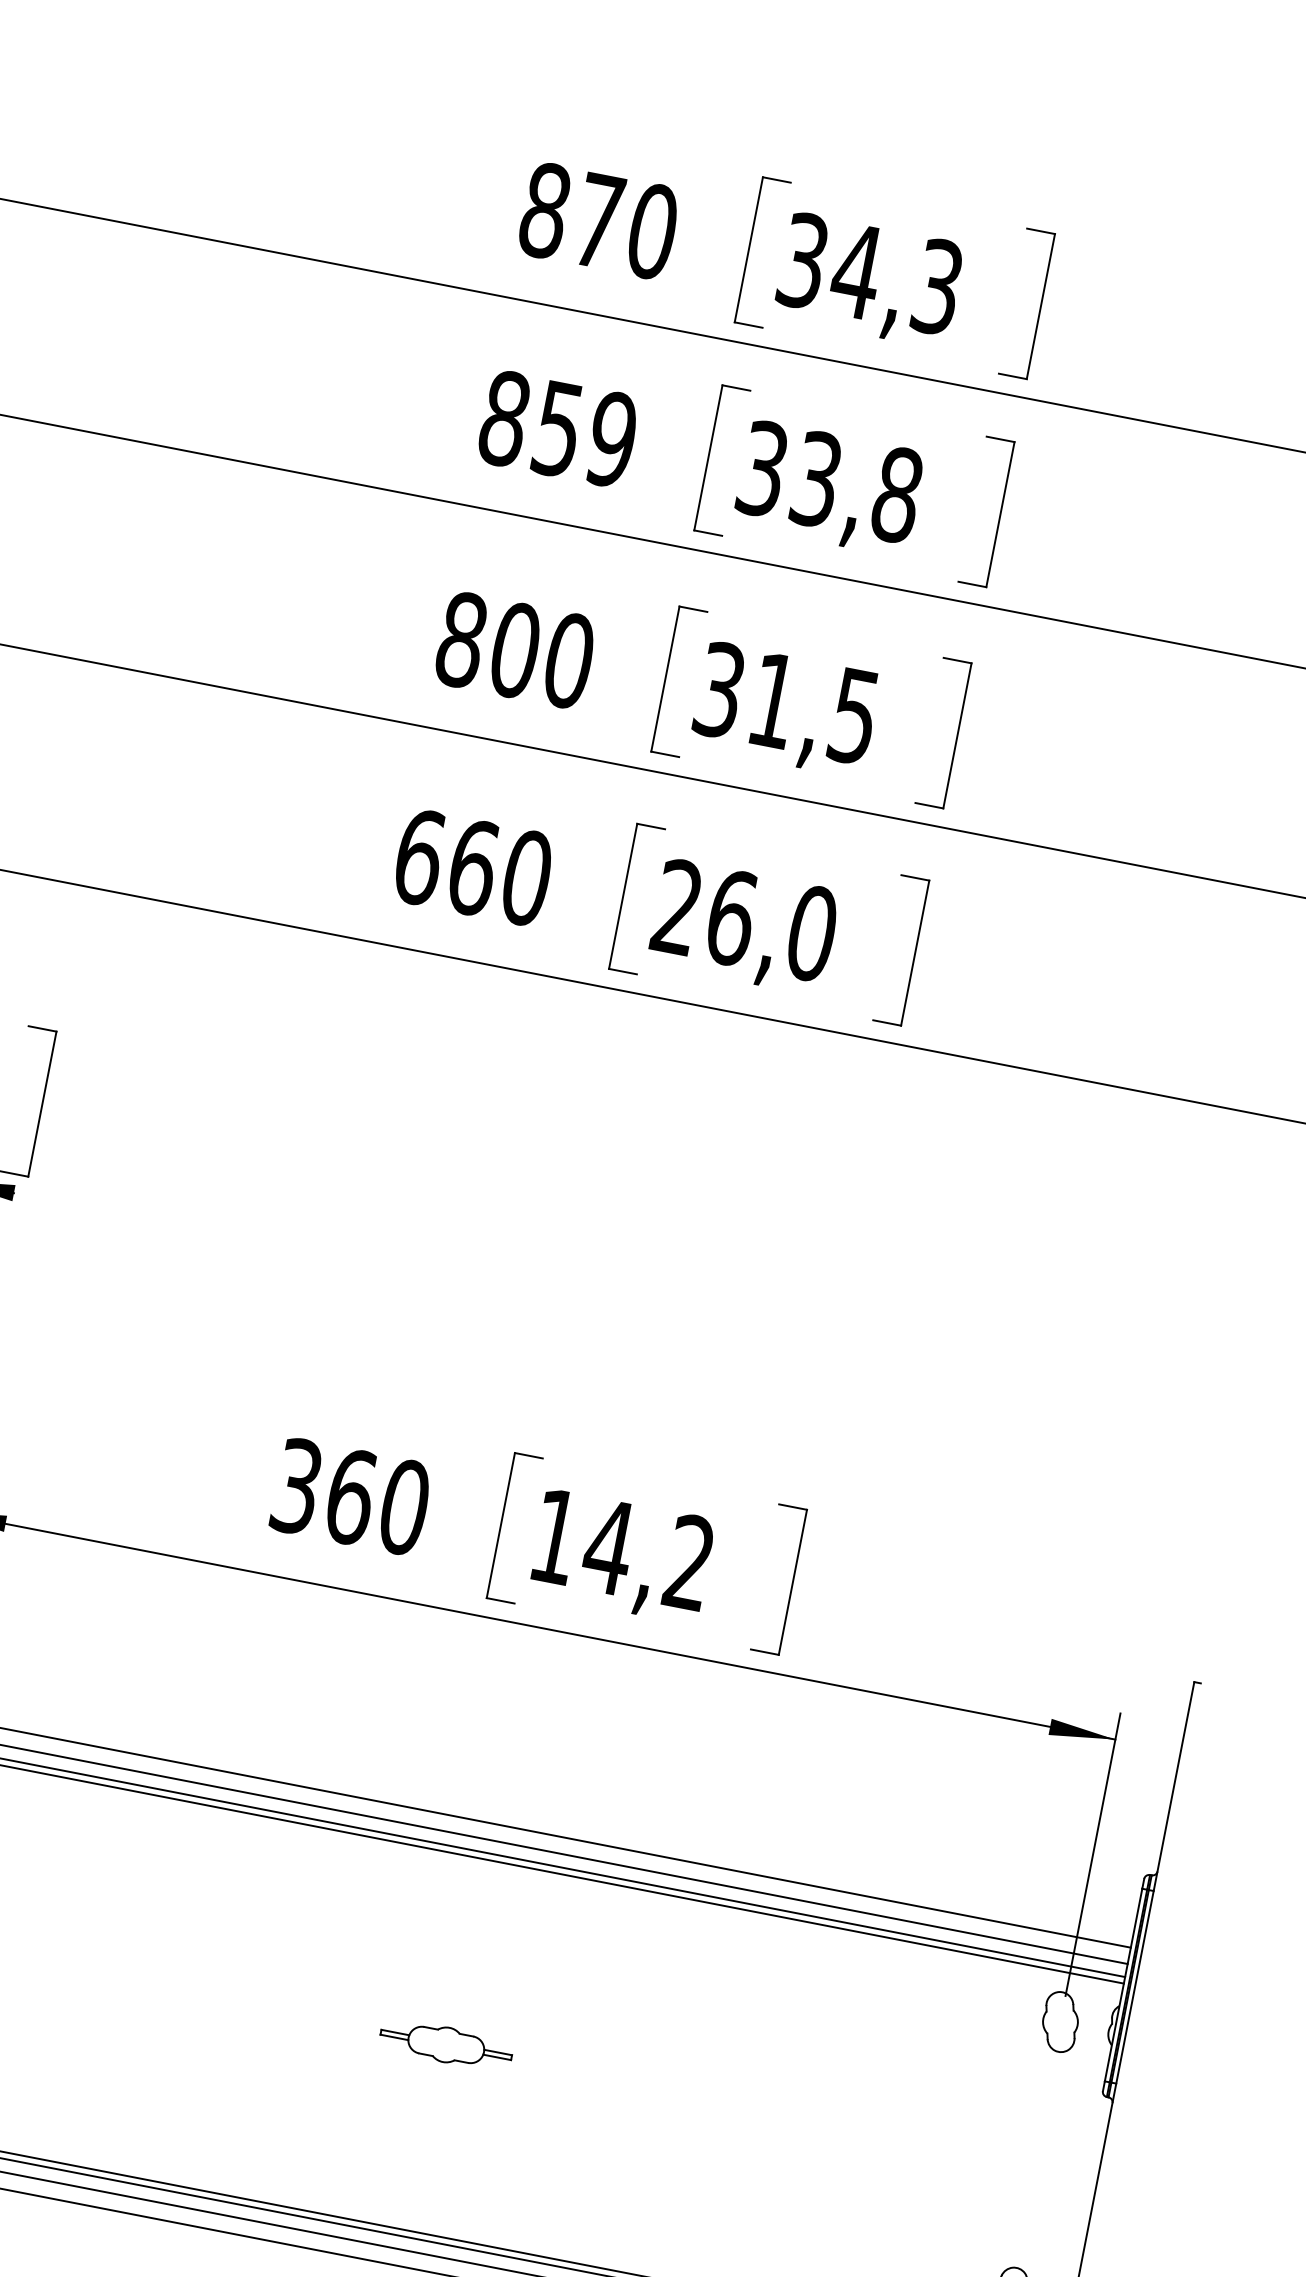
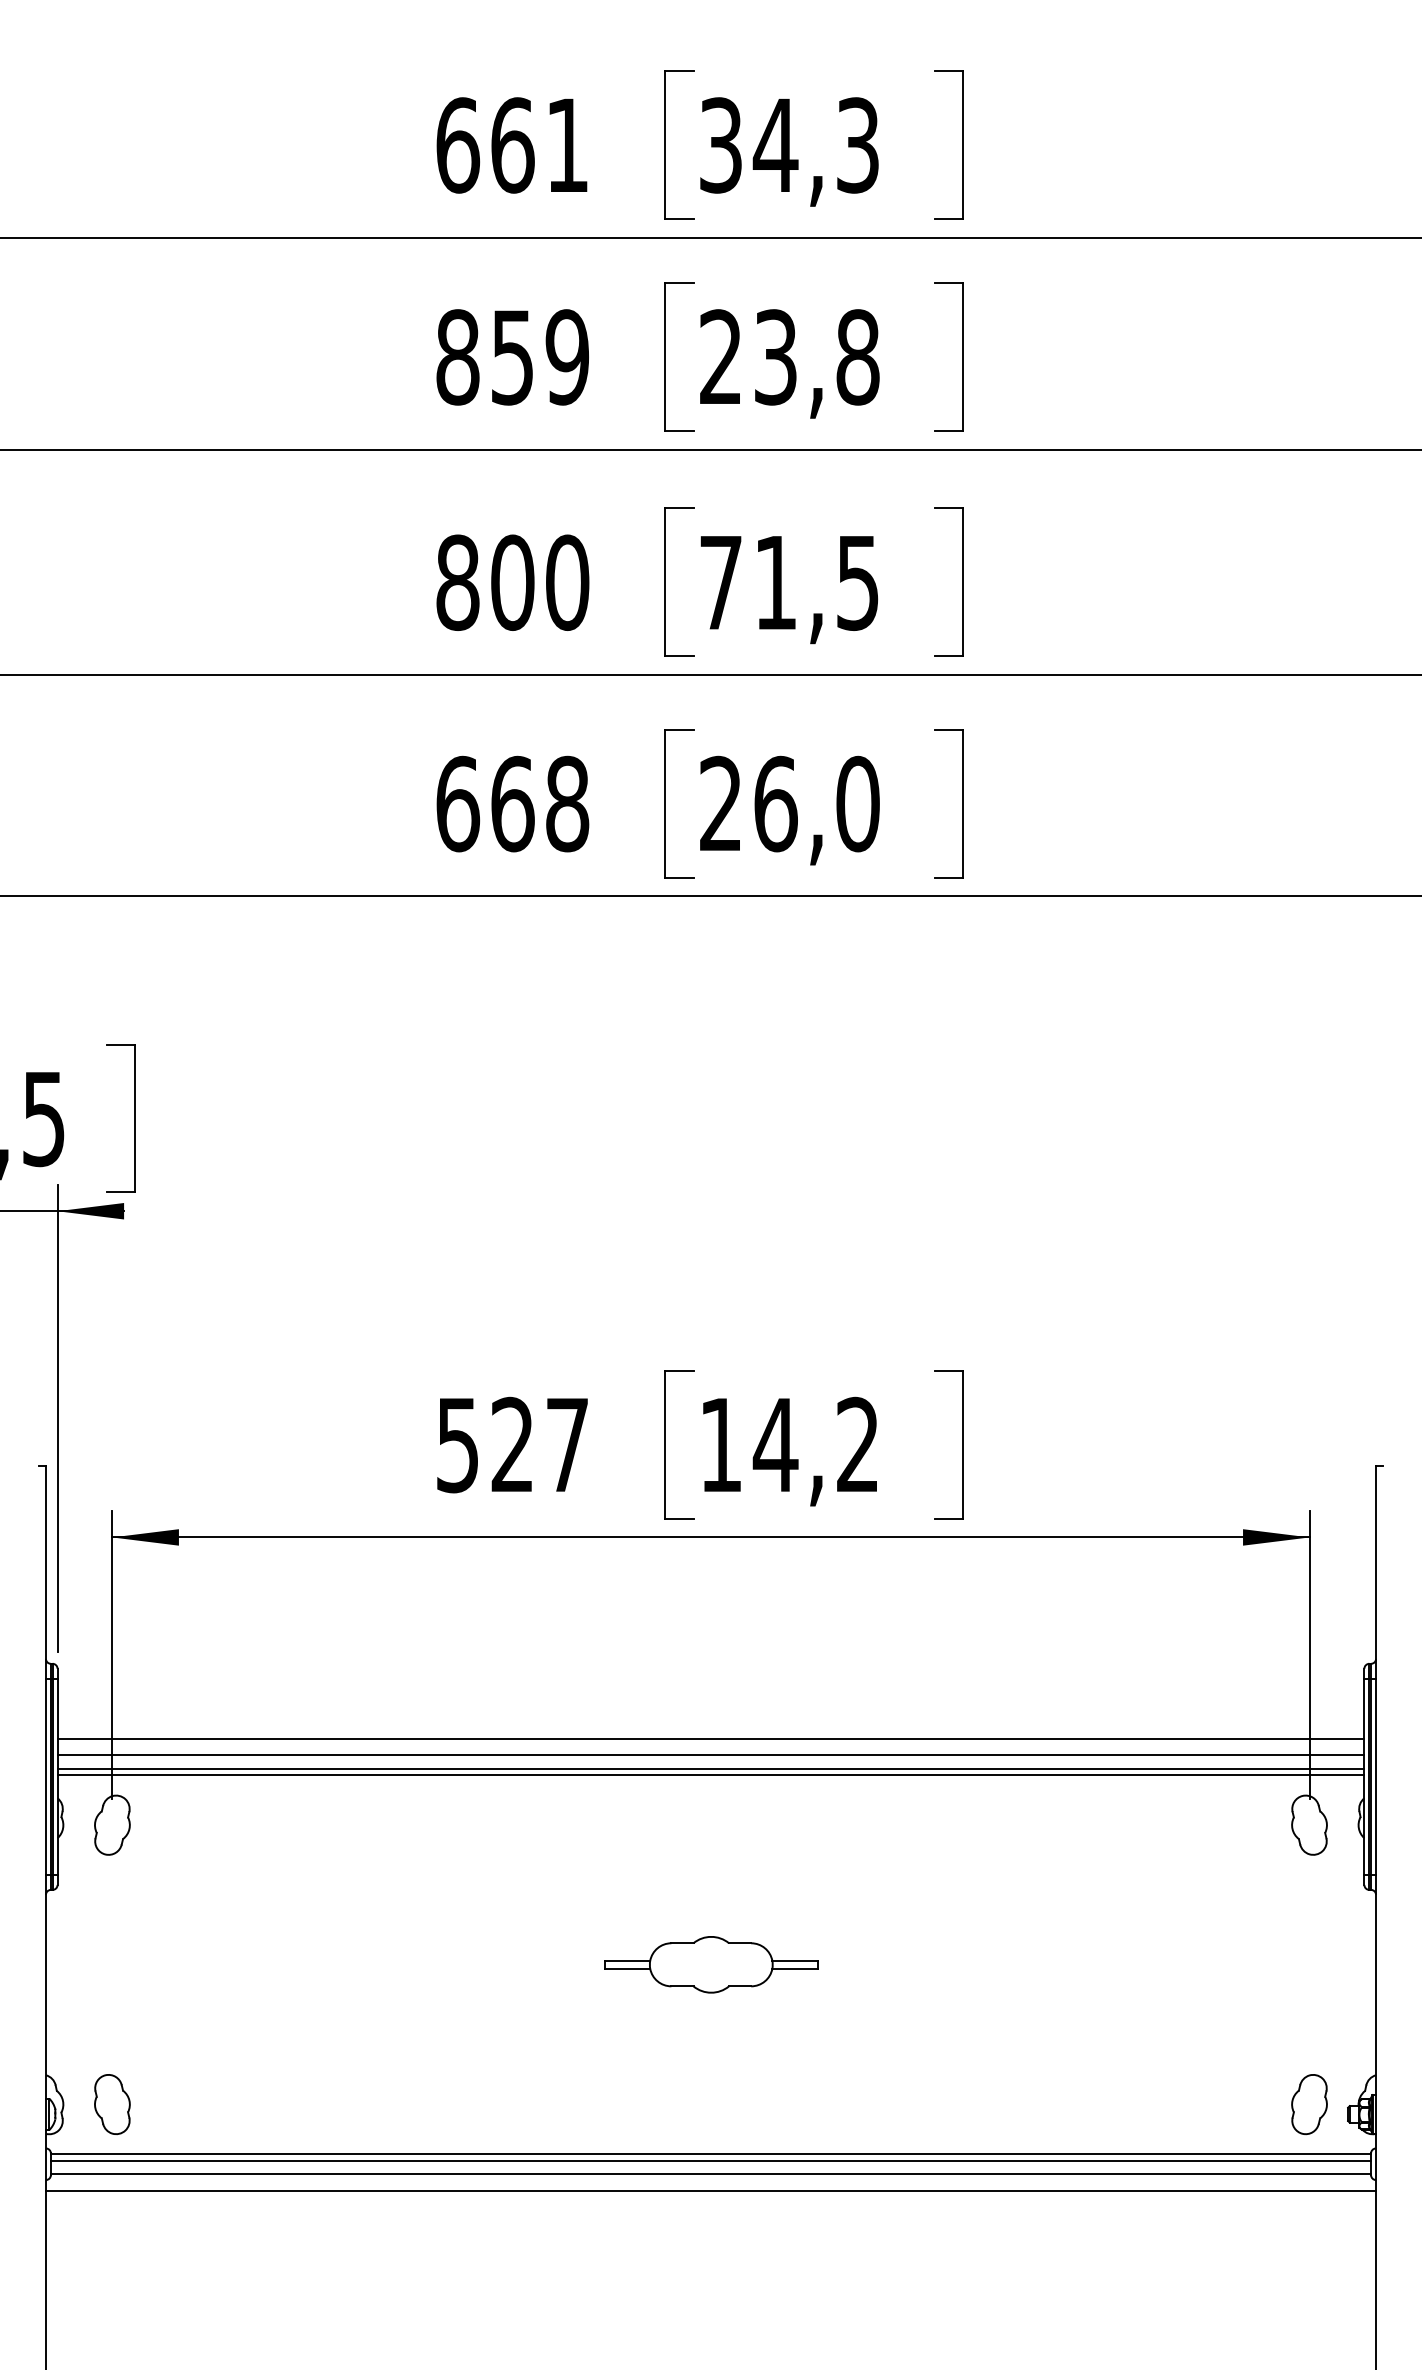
text: (598, 221) -> (512, 145), 870 -> 661
text: (762, 468) -> (720, 357), 33,8 -> 23,8
text: (719, 689) -> (720, 582), 31,5 -> 71,5
text: (526, 878) -> (567, 804), 660 -> 668
text: (351, 1496) -> (513, 1444), 360 -> 527
part: (445, 2044) -> (710, 1964), size x1.6

